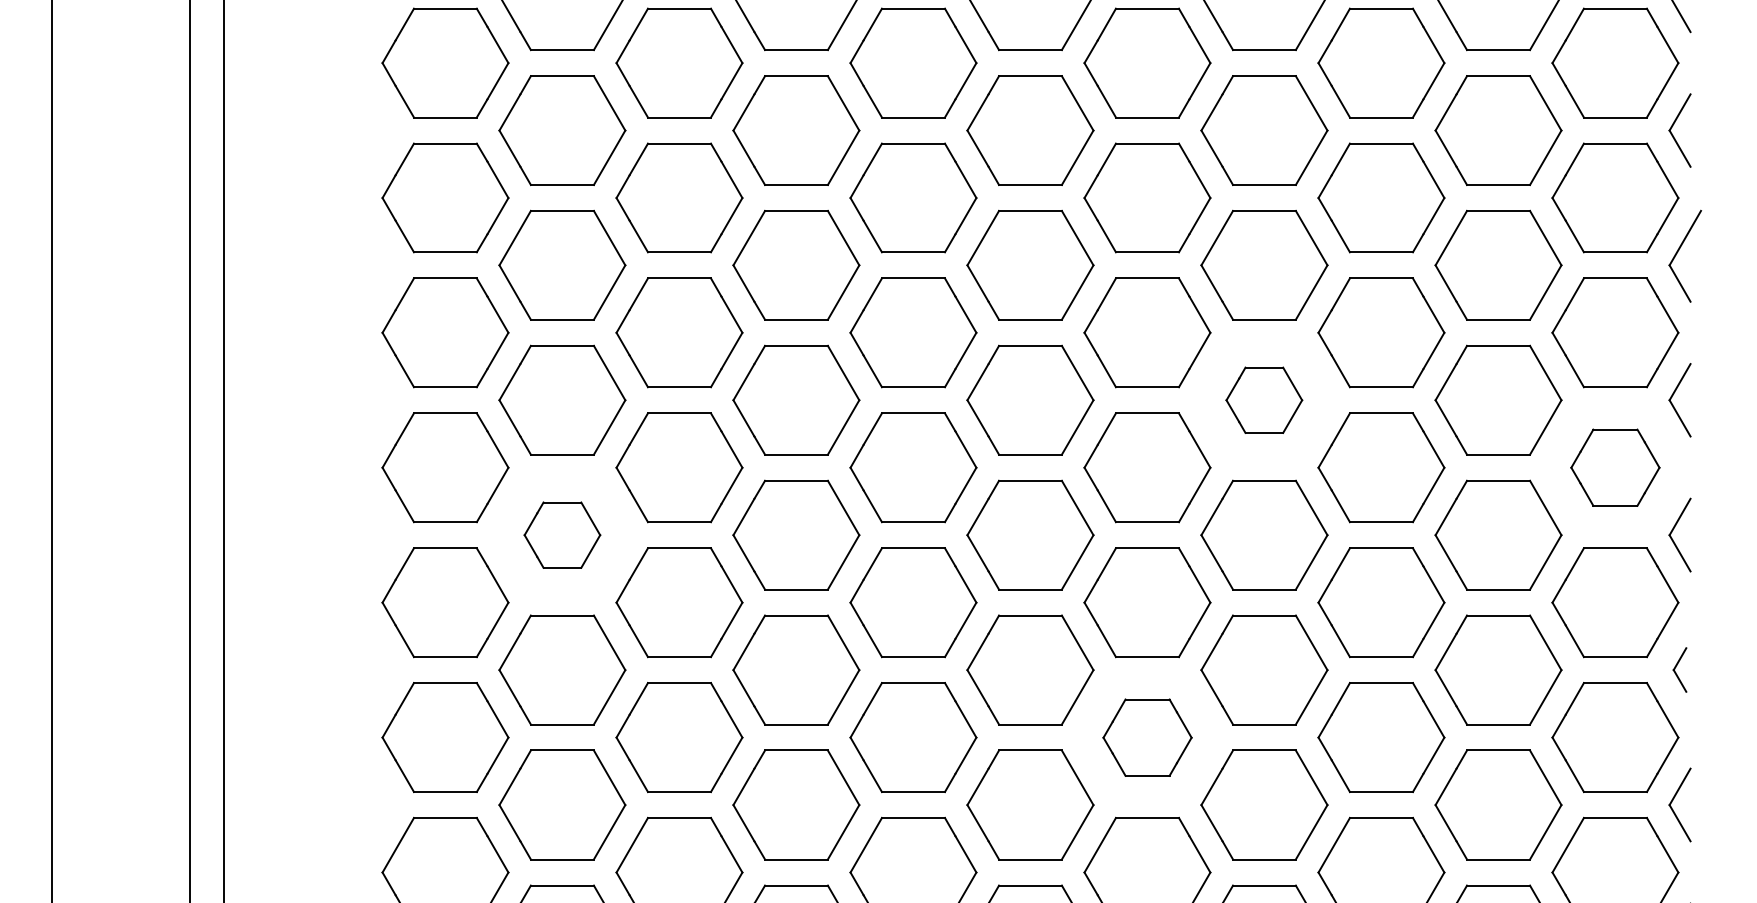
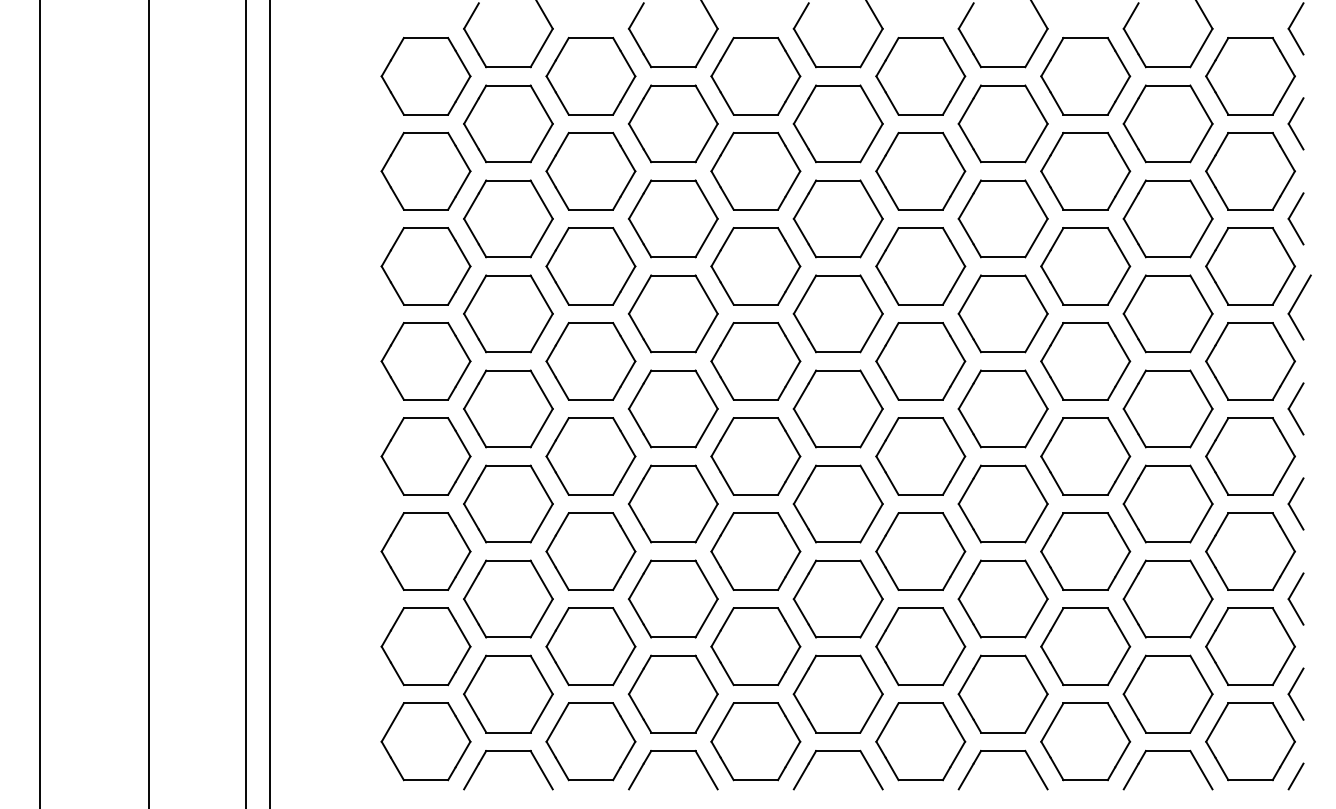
part: (1263, 399) -> (1002, 408), size x1.67
part: (1615, 467) -> (1250, 456), size x1.43
part: (562, 534) -> (508, 503), size x1.67
part: (1679, 669) -> (1295, 598), size x1.67
part: (1147, 737) -> (920, 646), size x1.43

